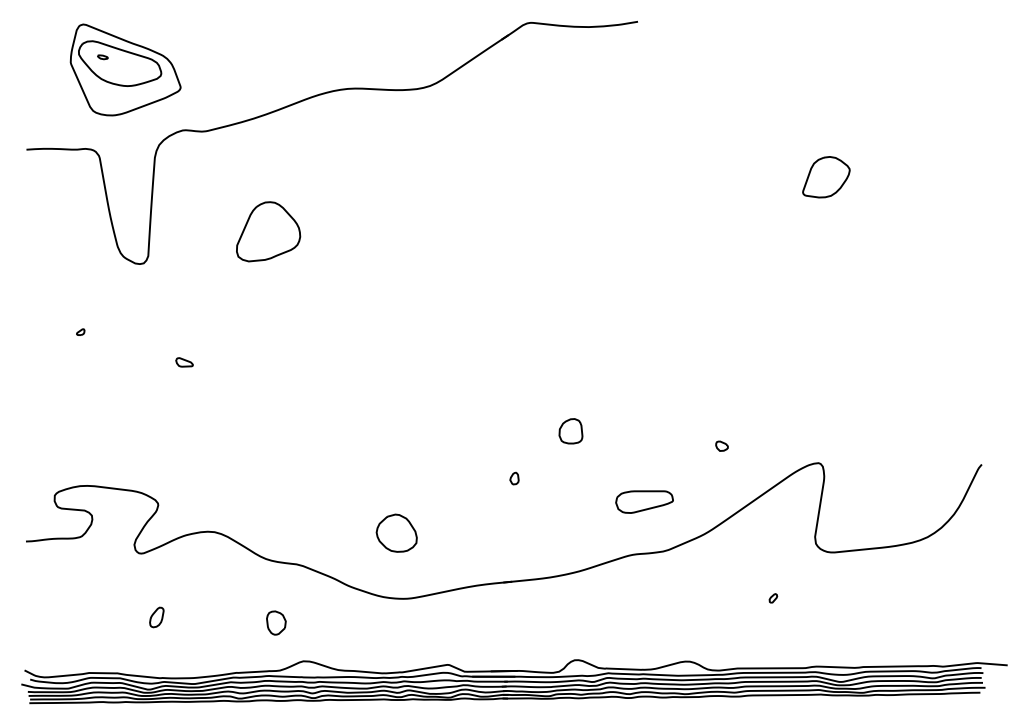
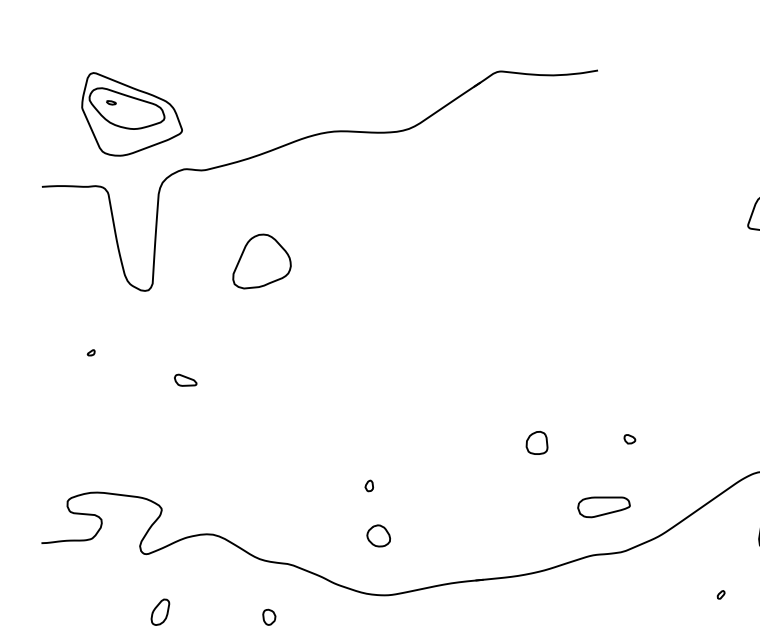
part: (184, 362) -> (185, 380), size x1.43
part: (721, 445) -> (629, 438), moved
part: (514, 478) -> (369, 485), moved
part: (396, 533) -> (378, 535), size x0.62
part: (156, 617) -> (160, 612), size x1.43
part: (276, 622) -> (269, 616), size x0.71

